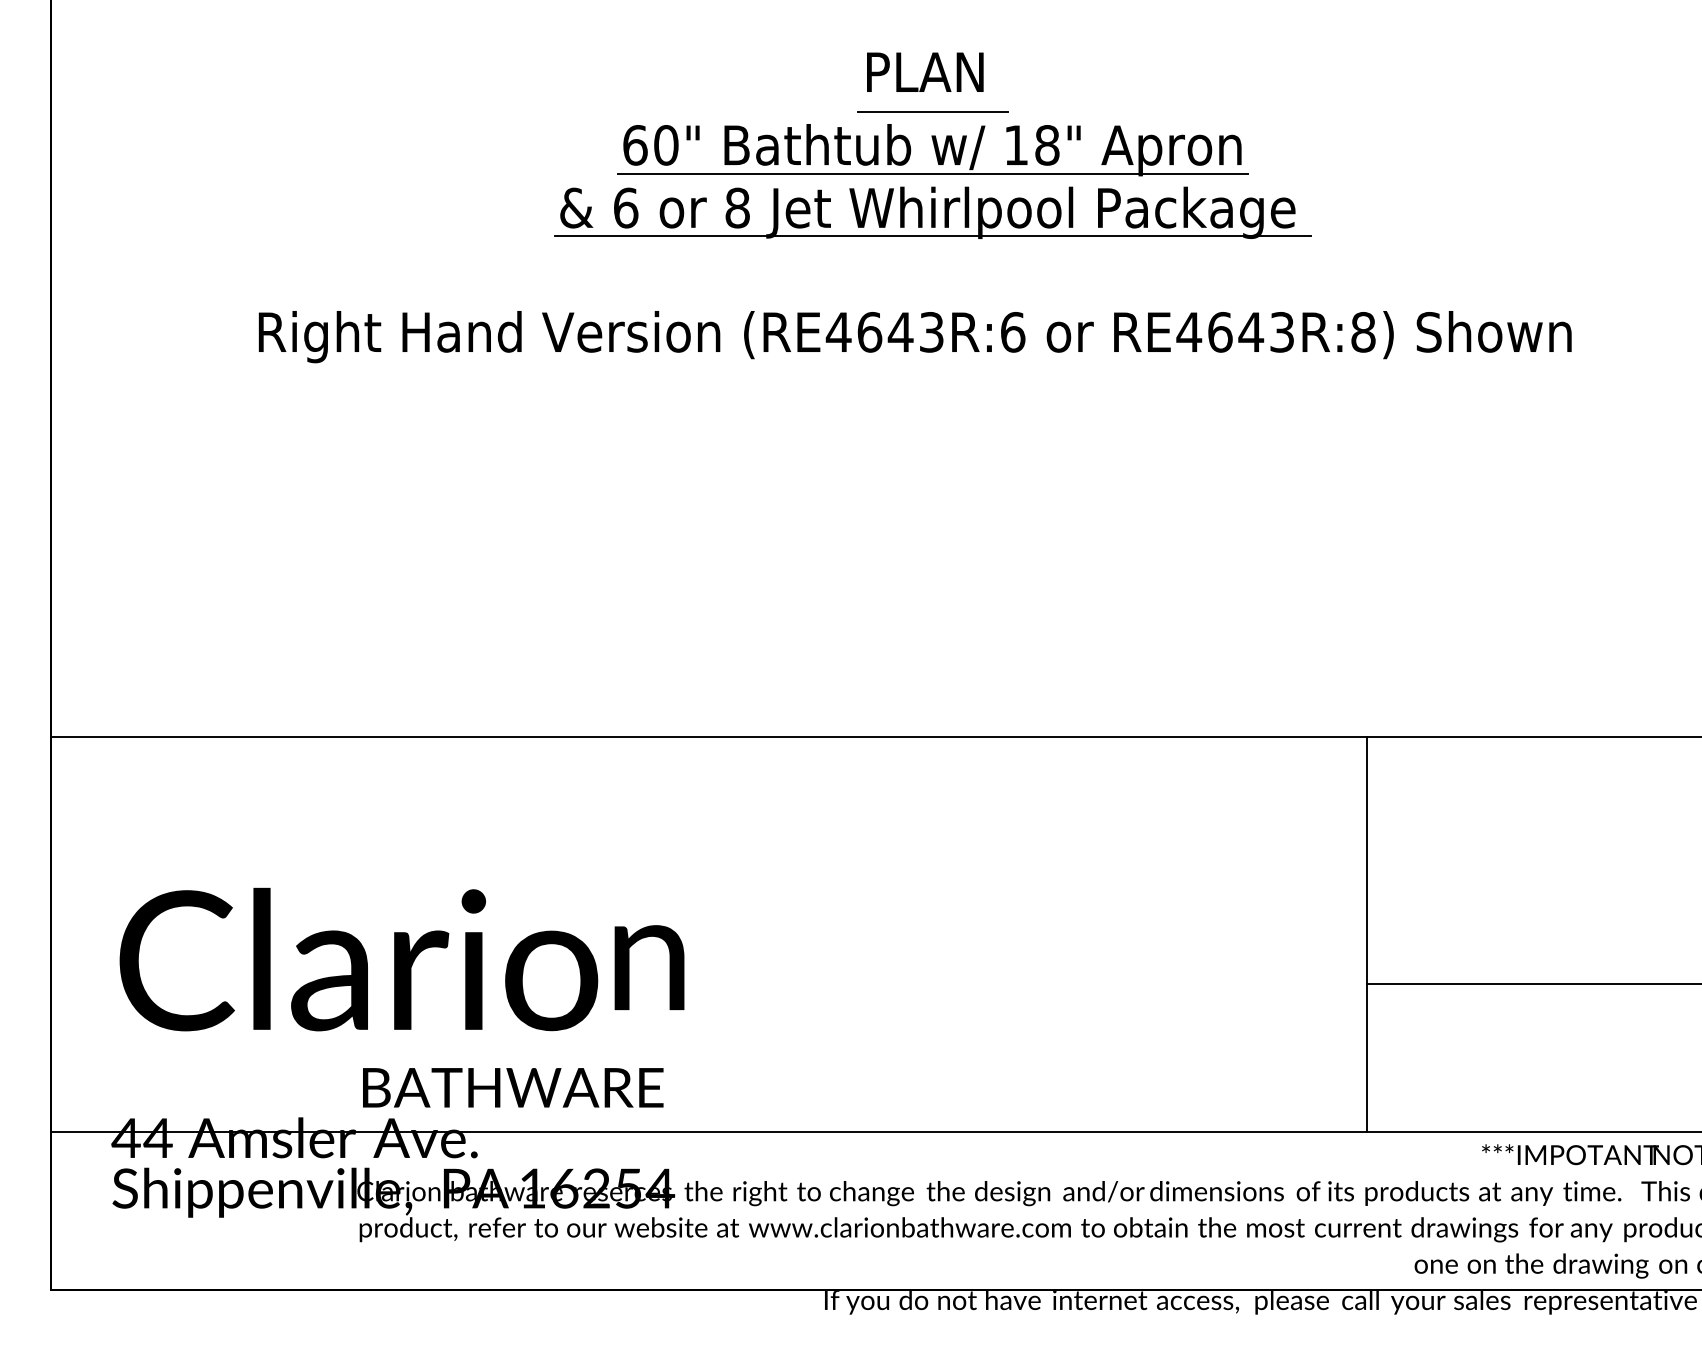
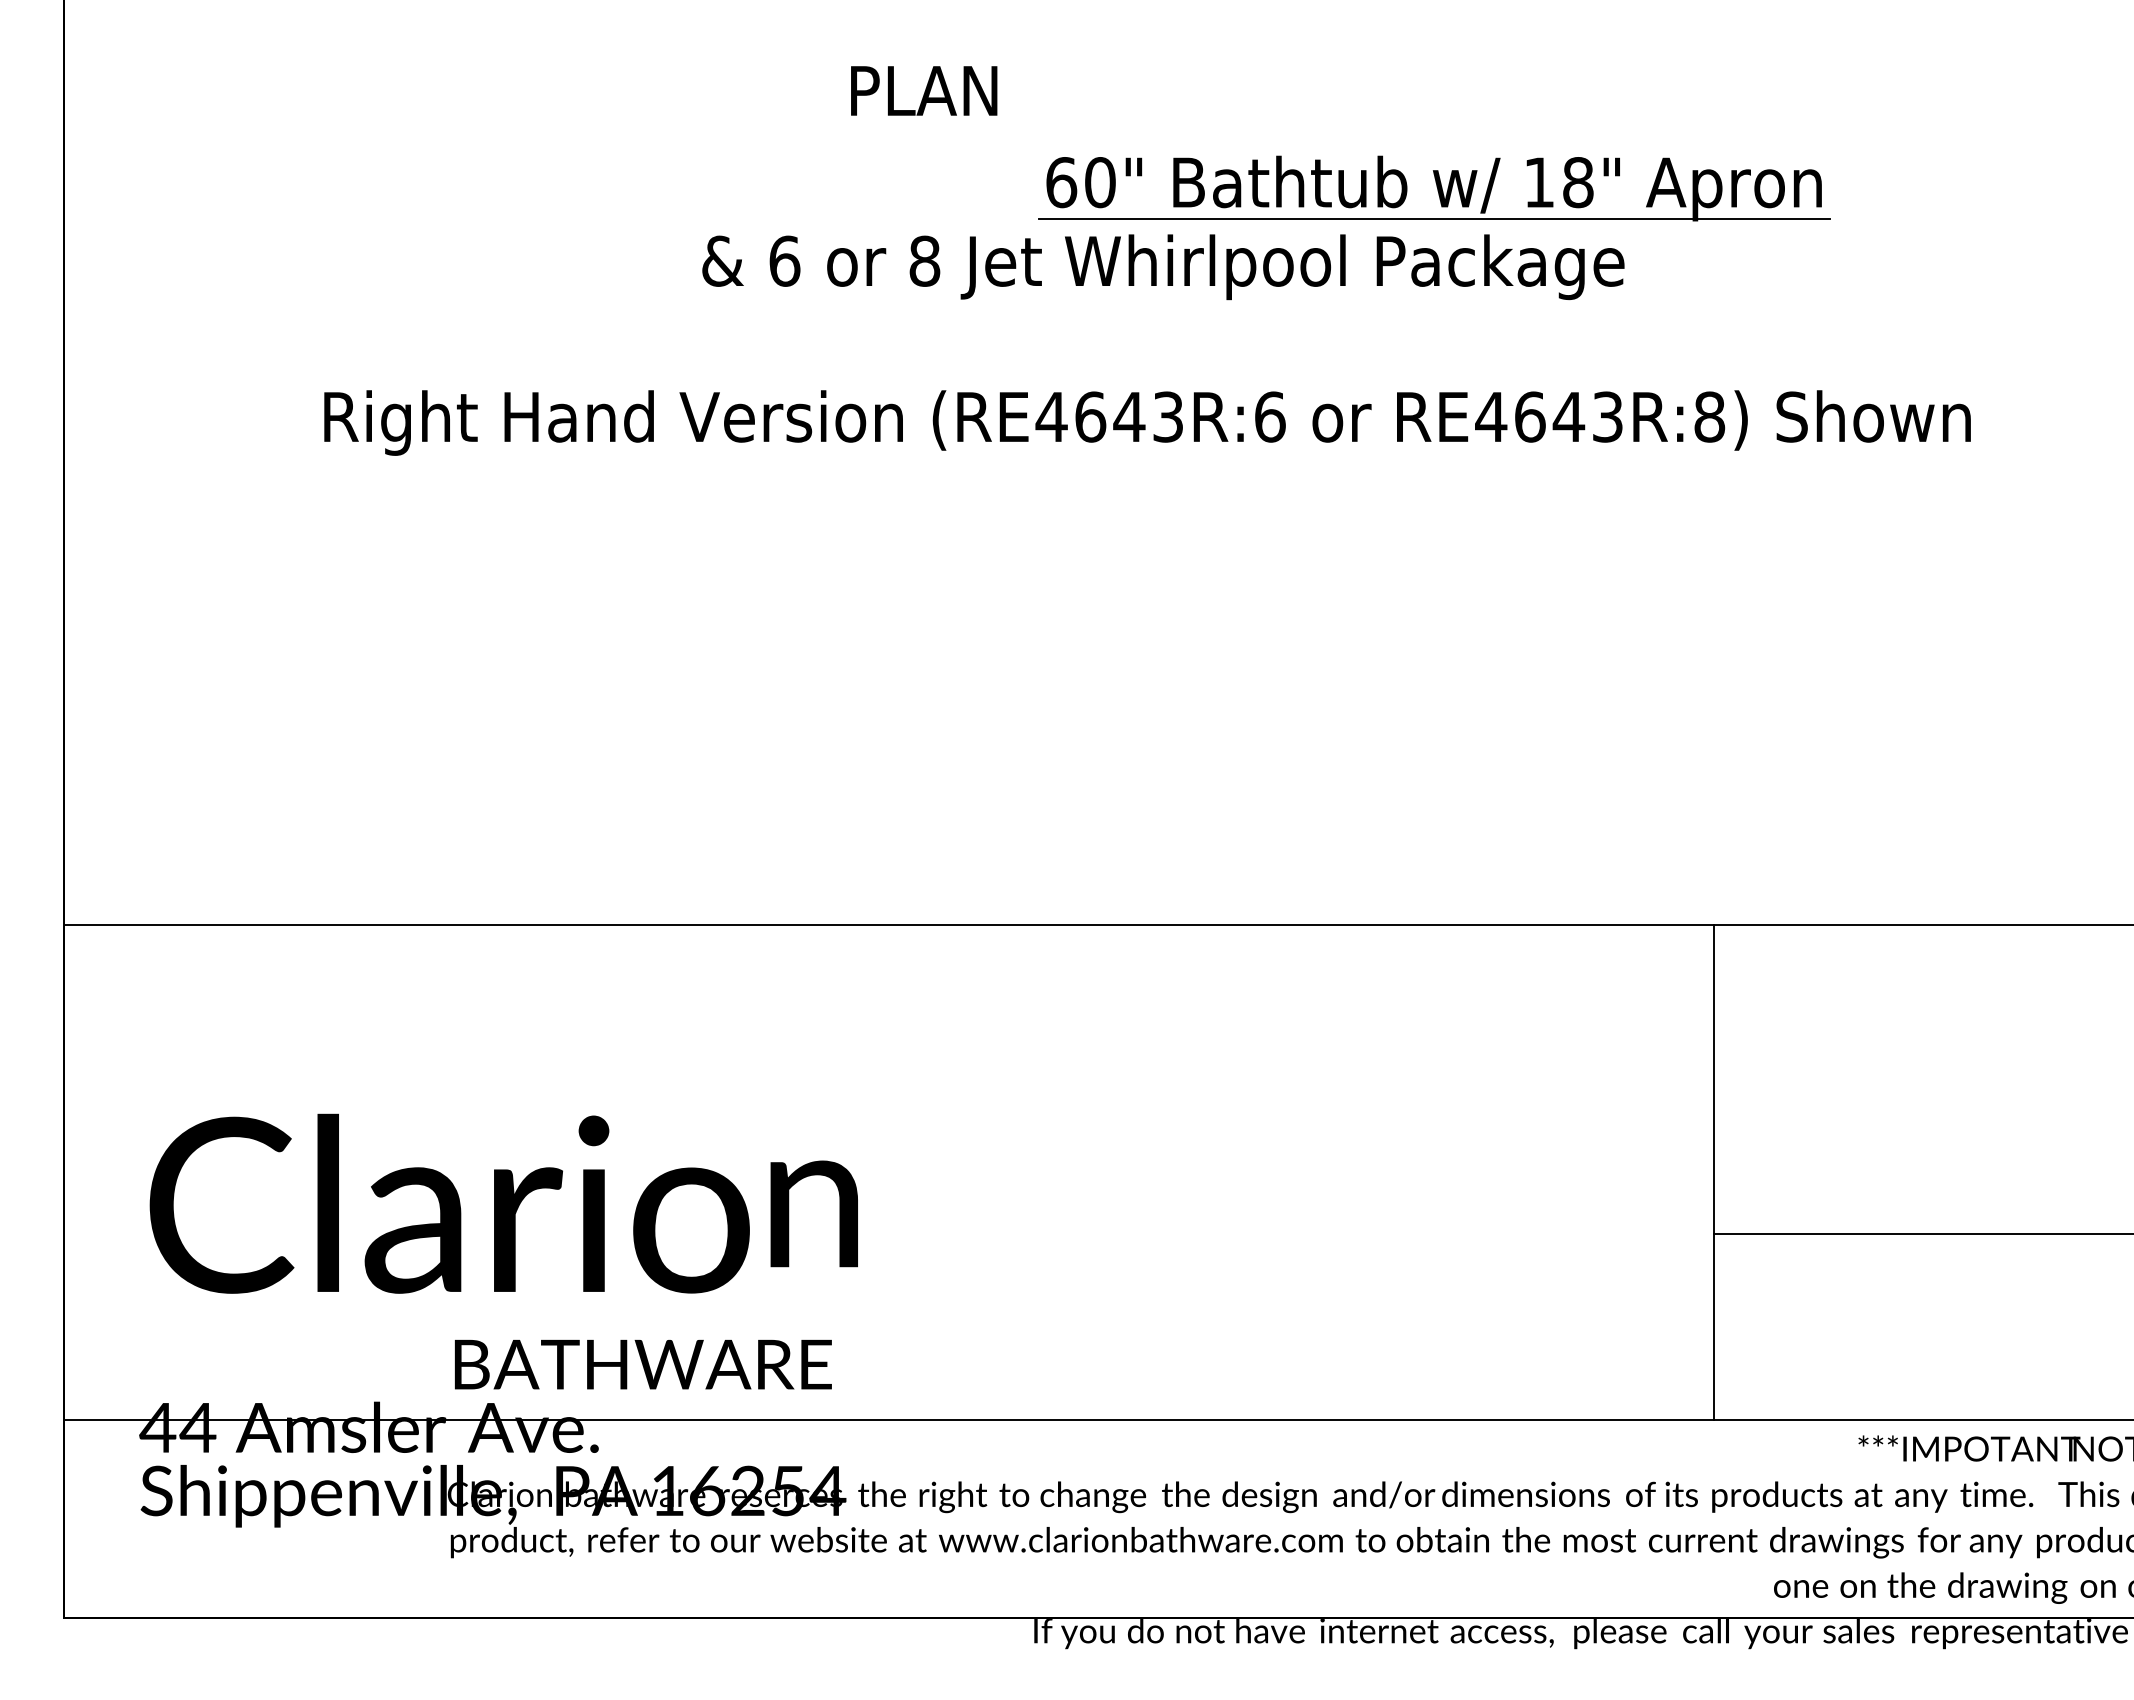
text: (925, 71) -> (924, 90), moved
line: (932, 111) -> (1169, 140), removed
part: (932, 150) -> (1434, 188), moved
line: (932, 236) -> (1169, 296), removed

